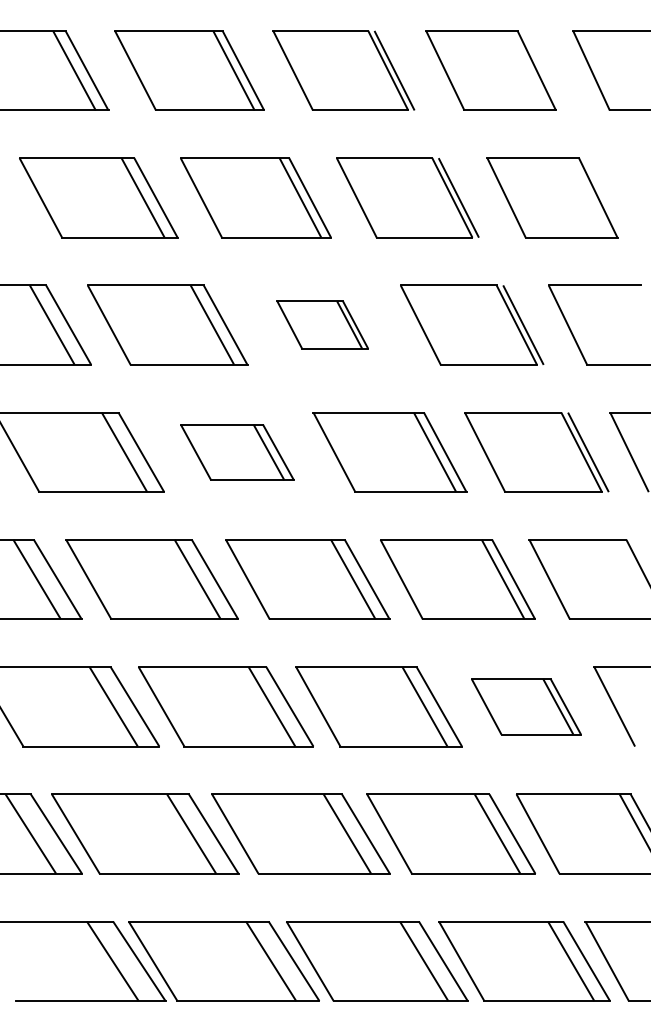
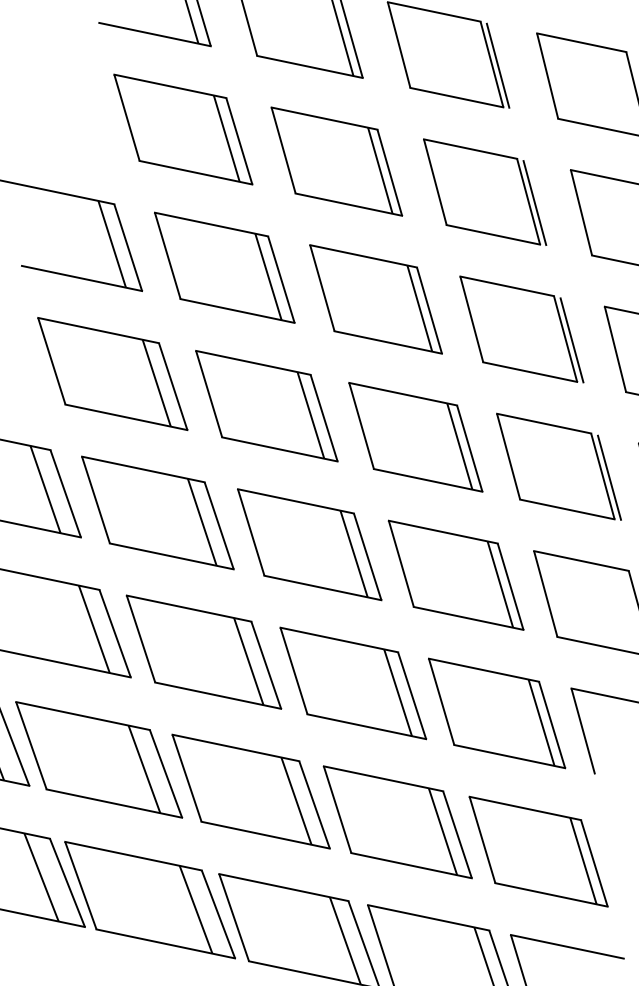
part: (322, 324) -> (376, 298), size x1.67
part: (237, 452) -> (266, 406), size x1.43
part: (526, 706) -> (497, 713), size x1.43

